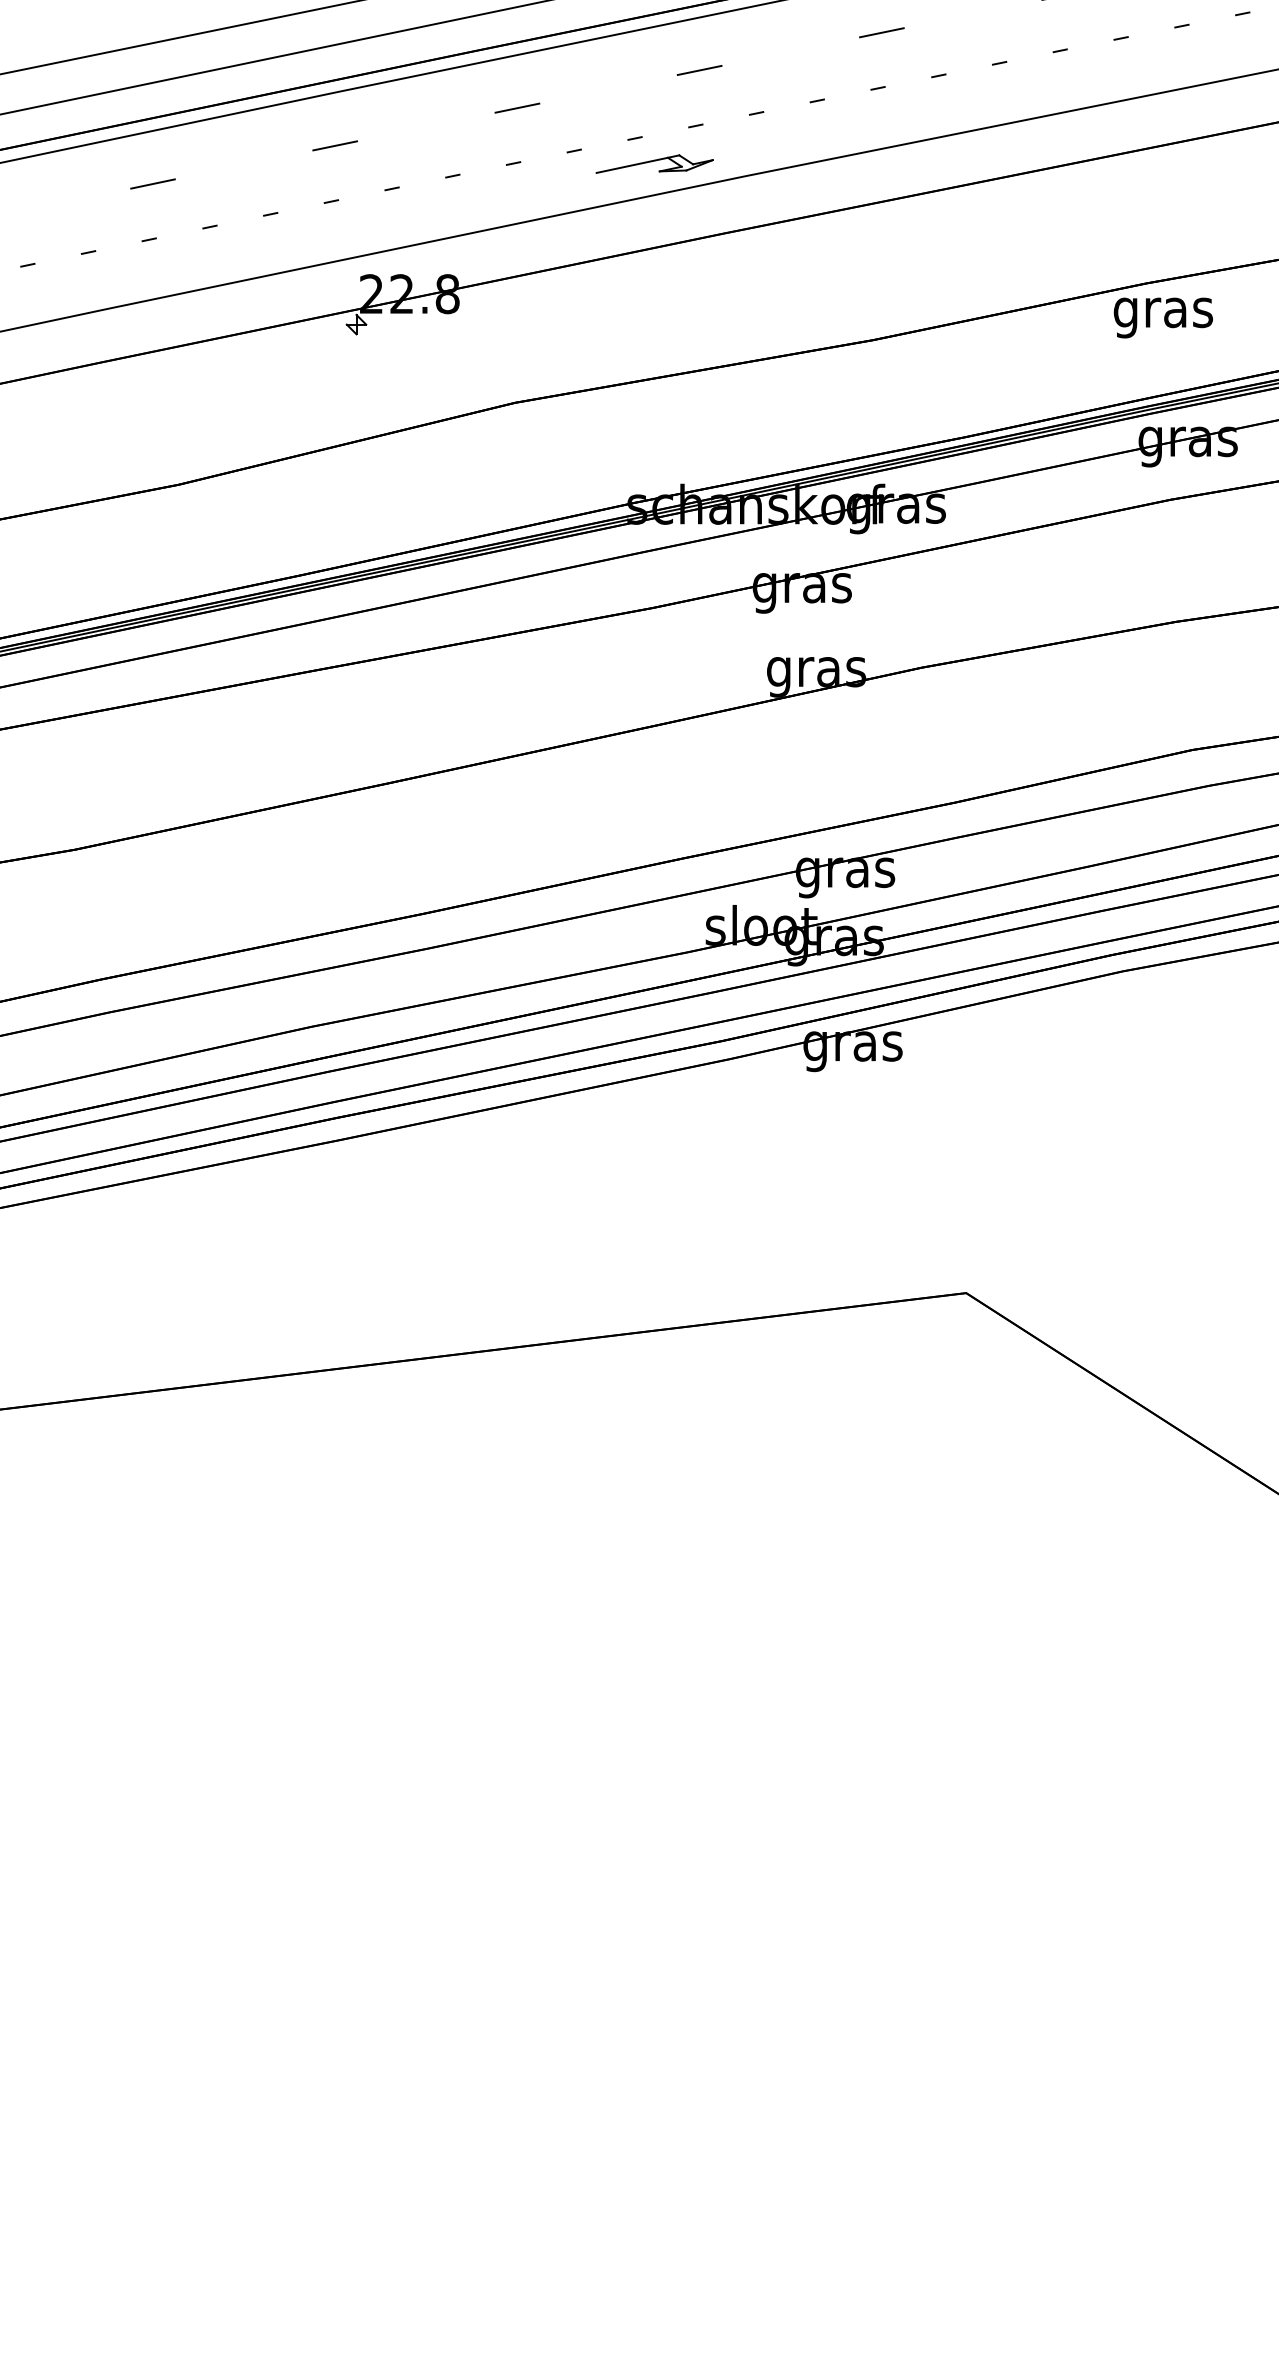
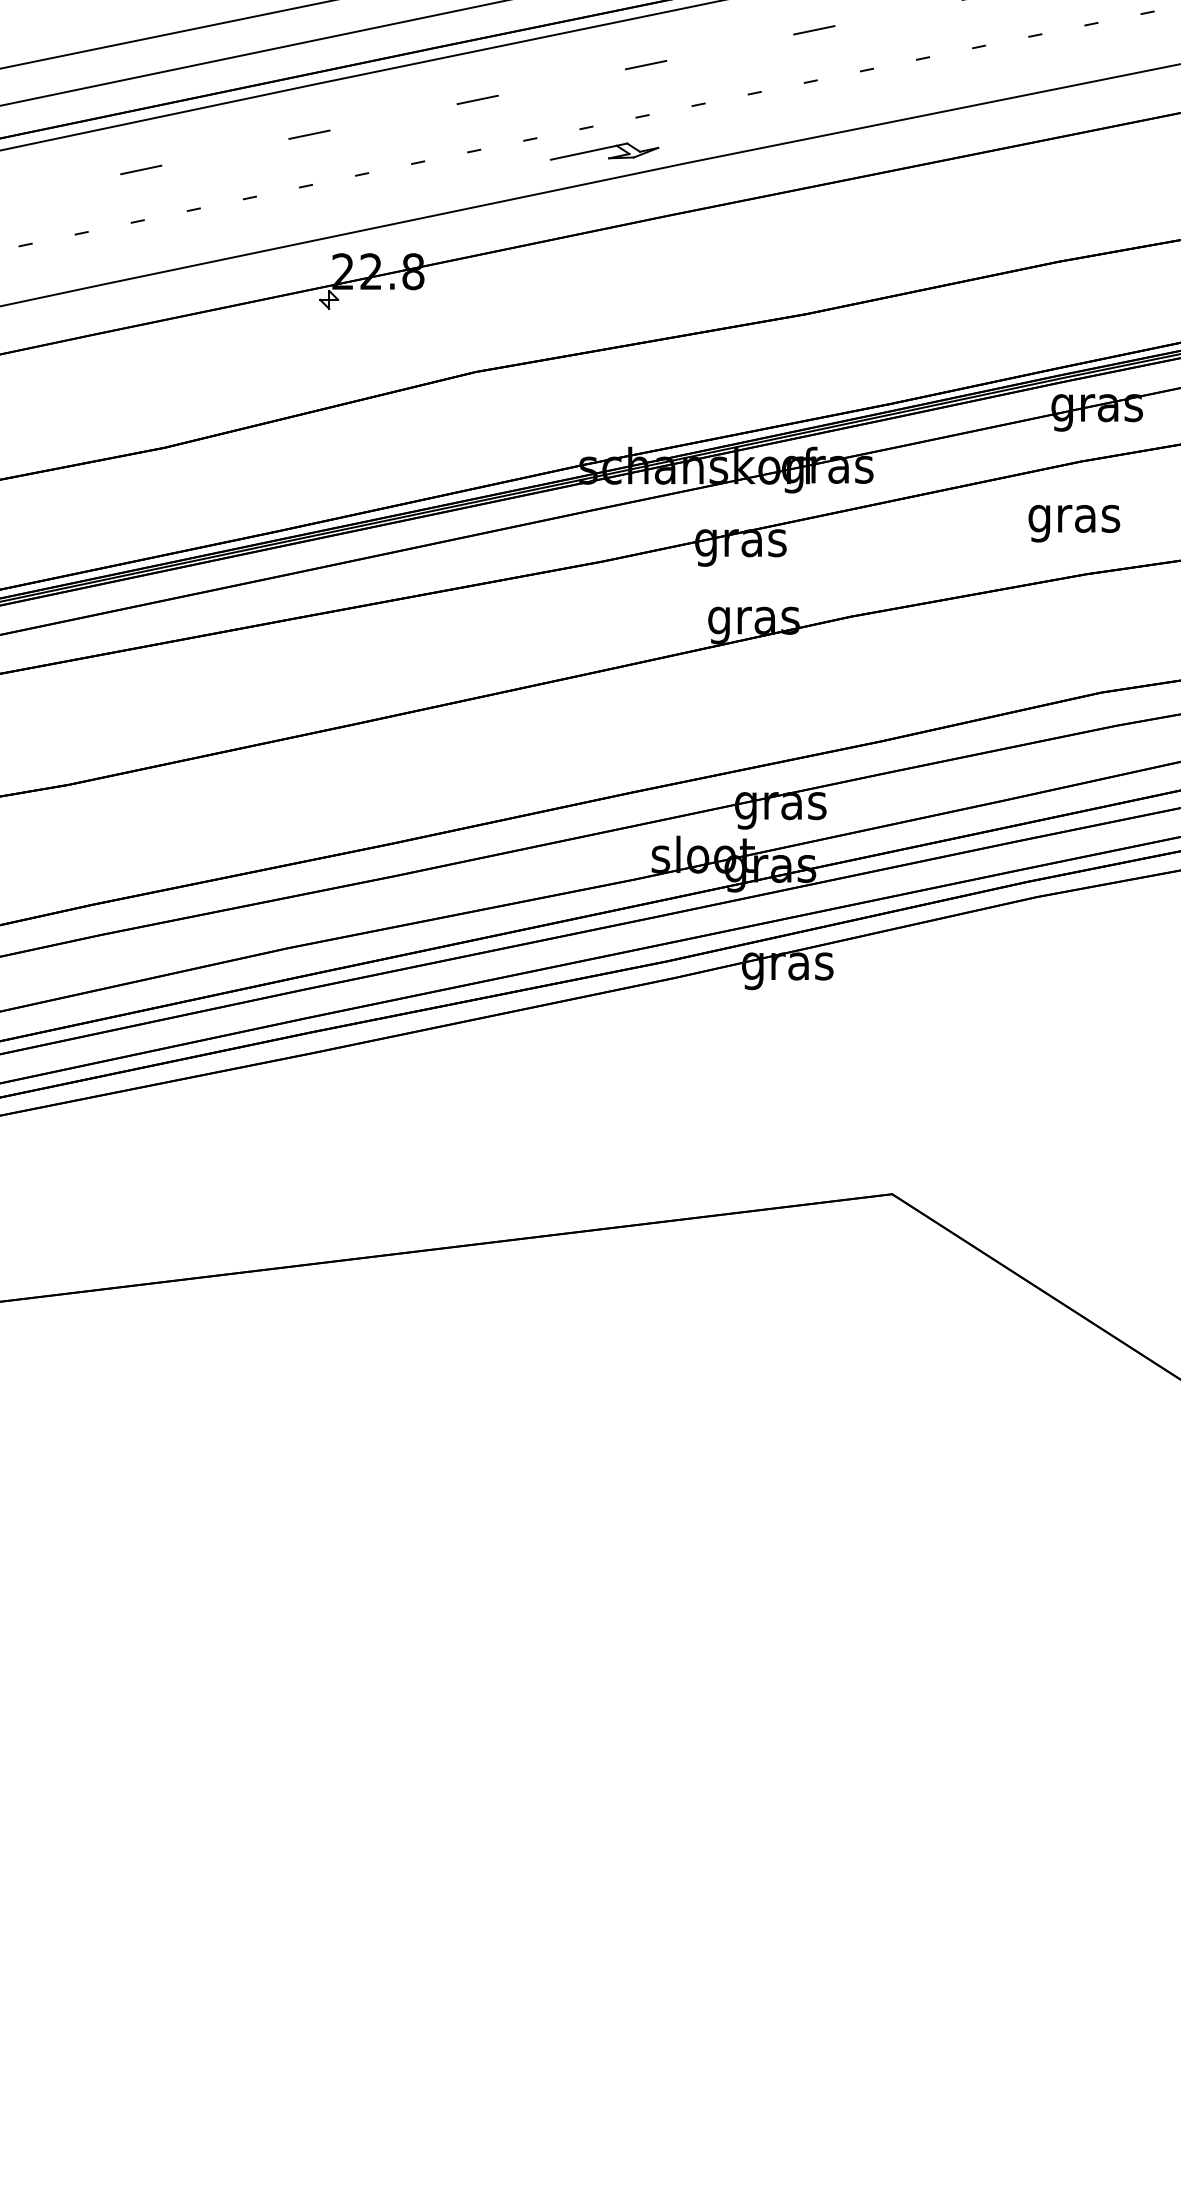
text: (1162, 317) -> (1073, 523), moved

